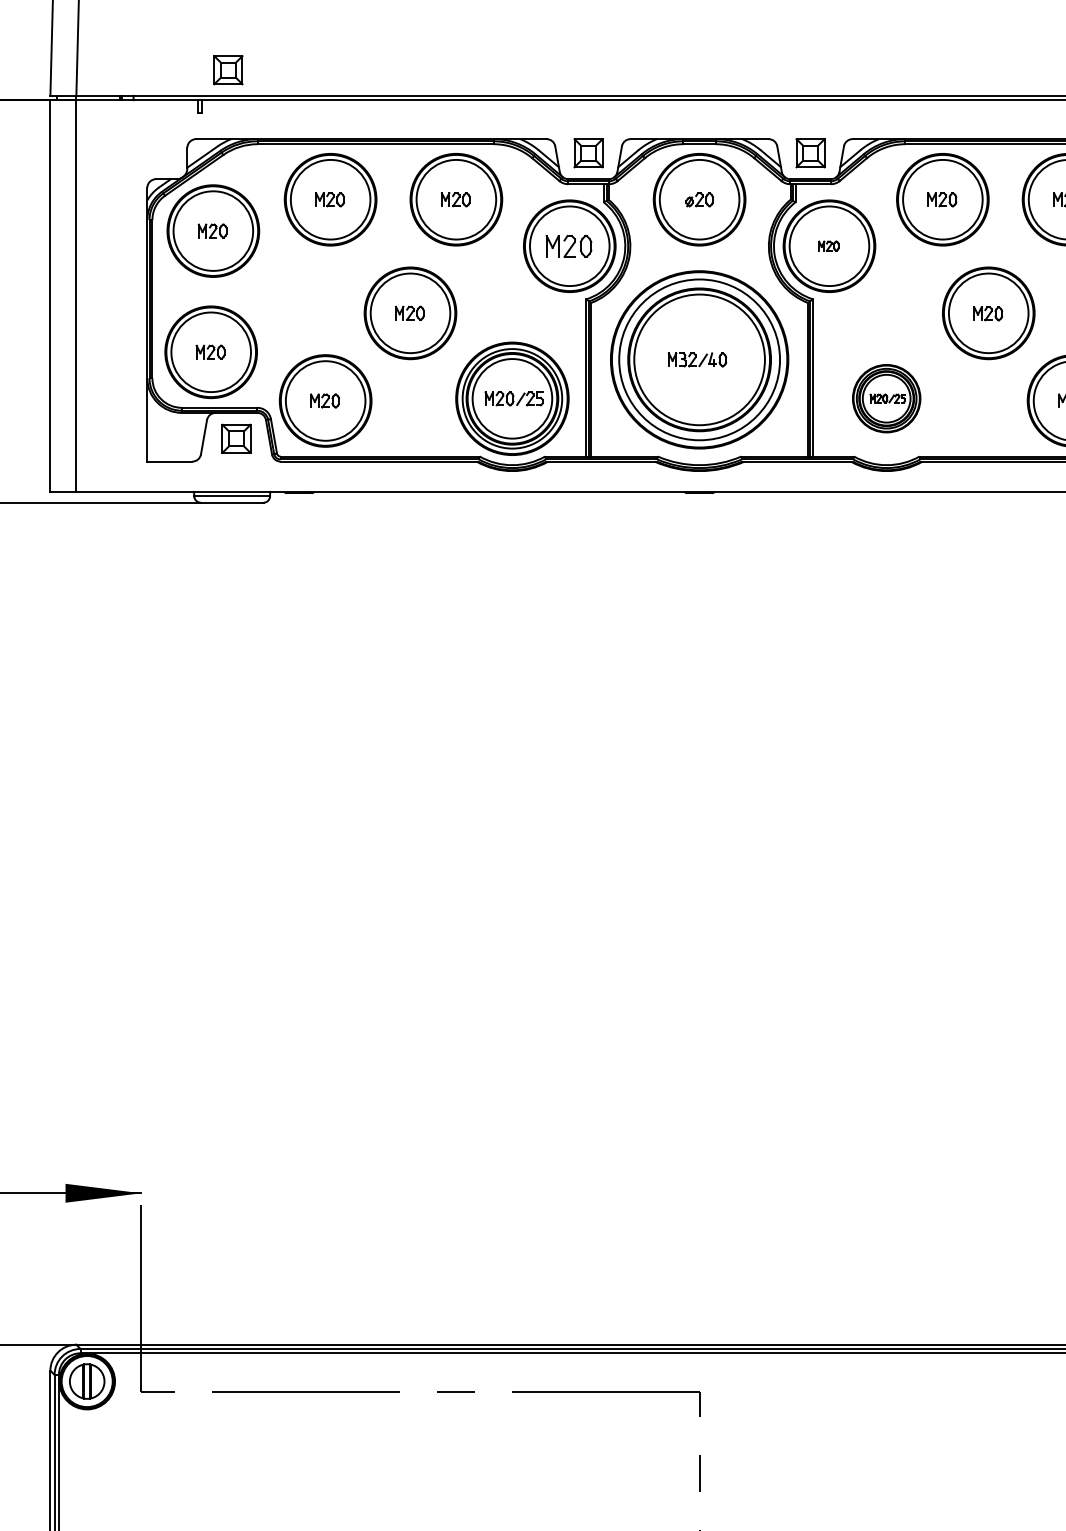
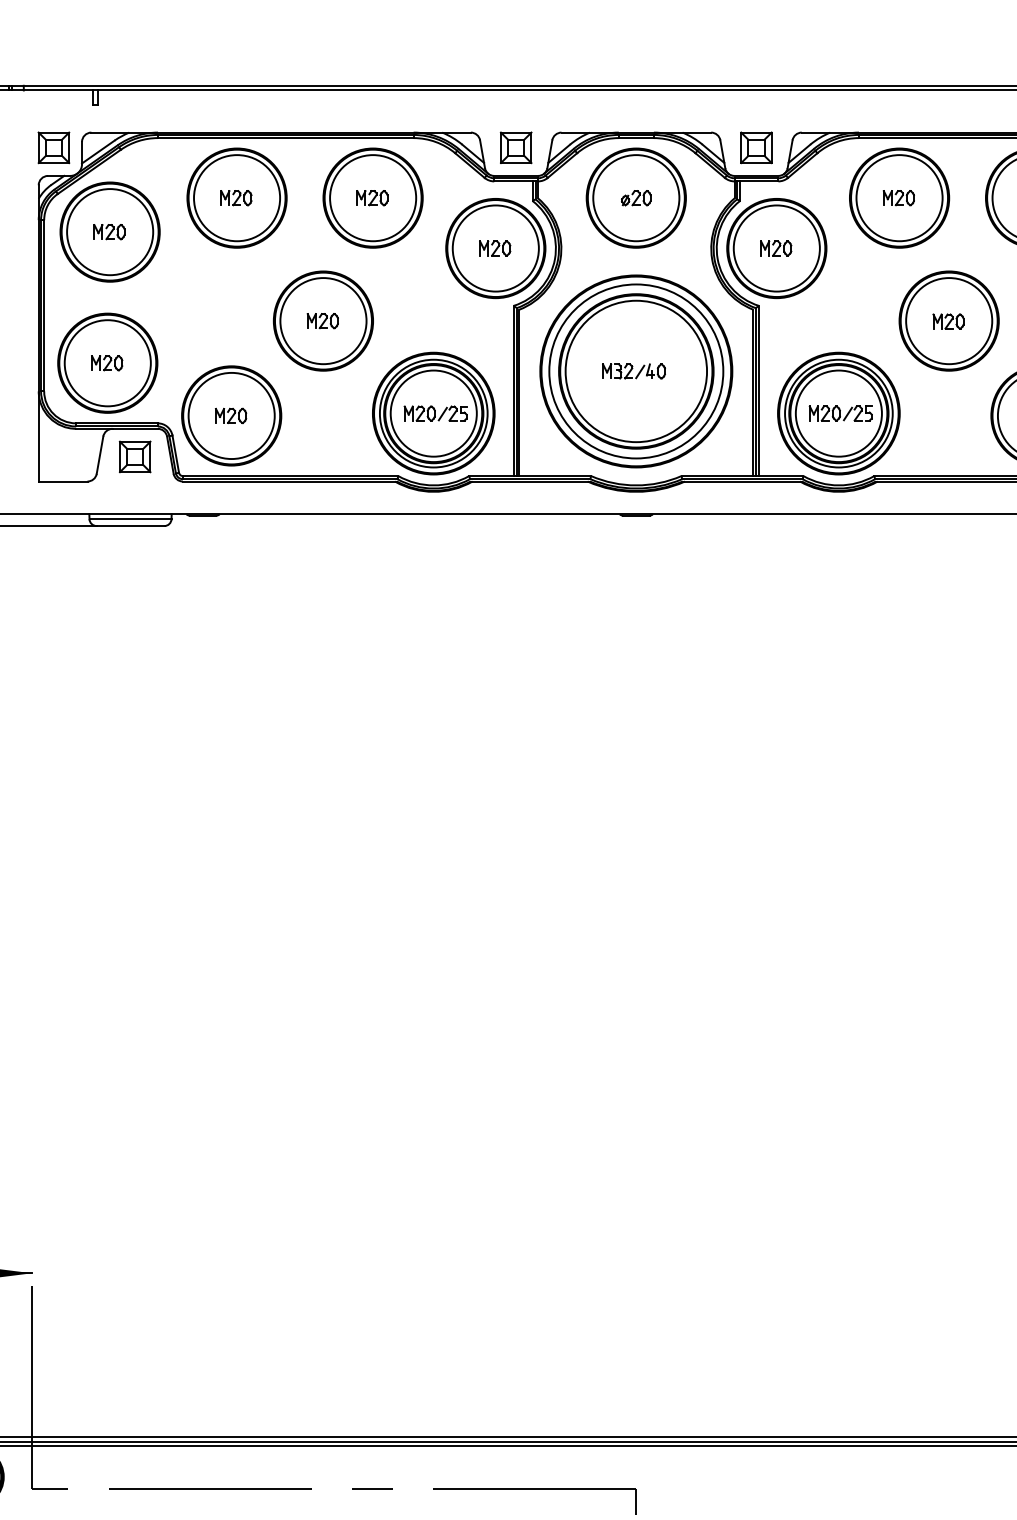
part: (228, 70) -> (54, 148), moved
part: (569, 245) -> (495, 247), size x0.62
part: (828, 245) -> (775, 247), size x1.43
part: (886, 398) -> (838, 413), size x1.67

